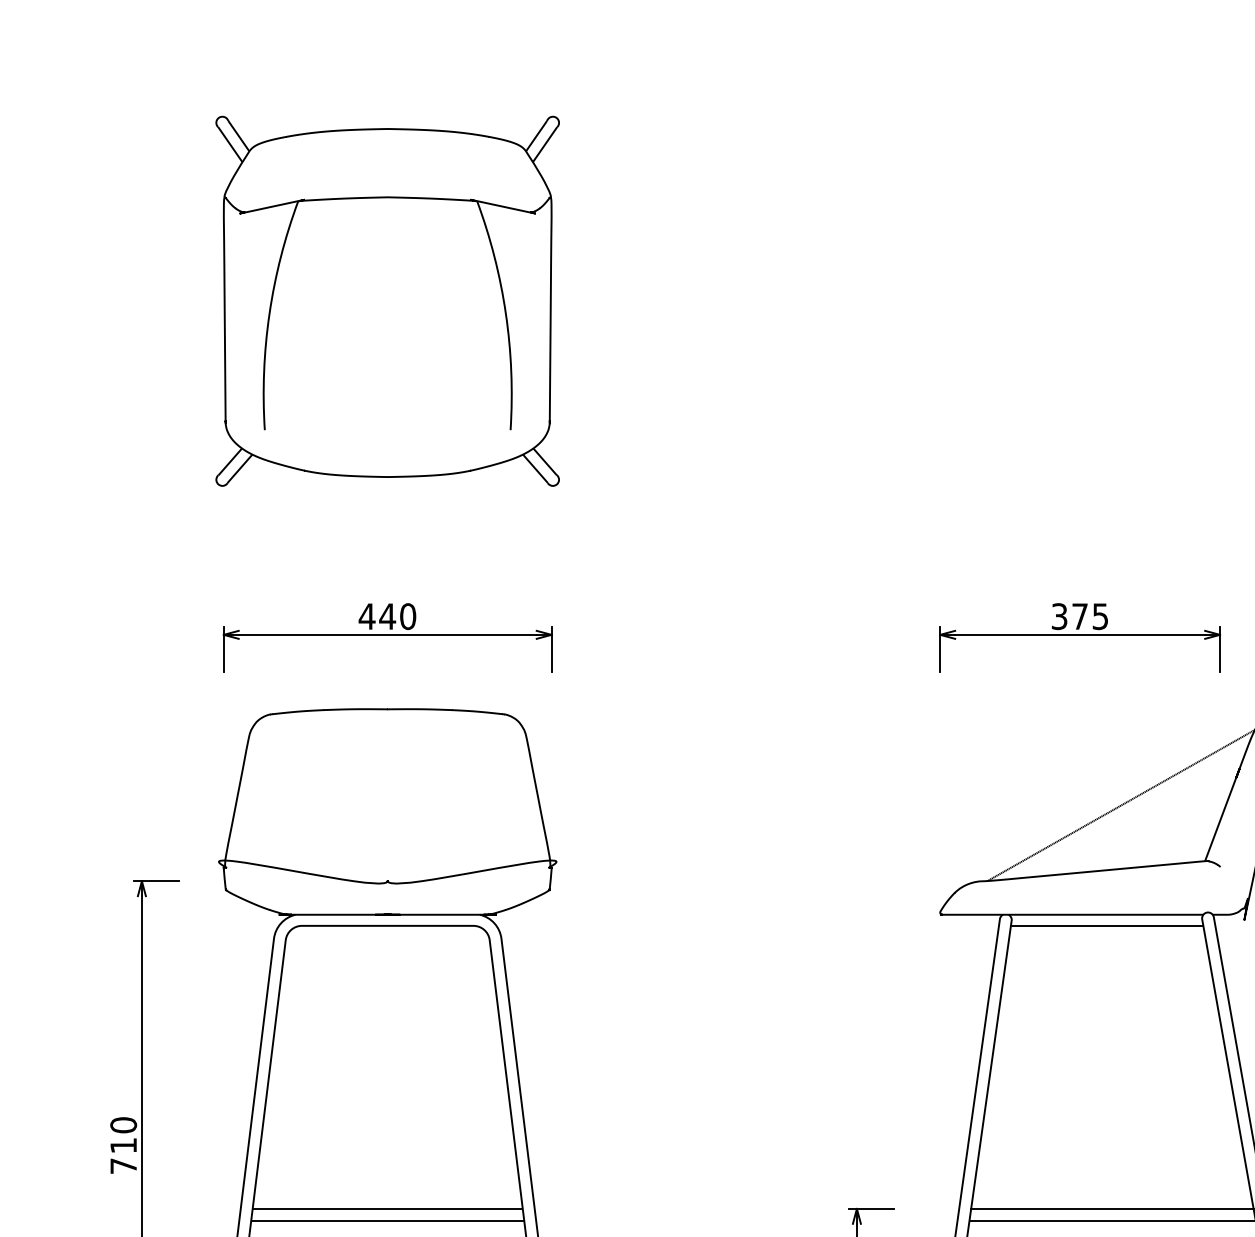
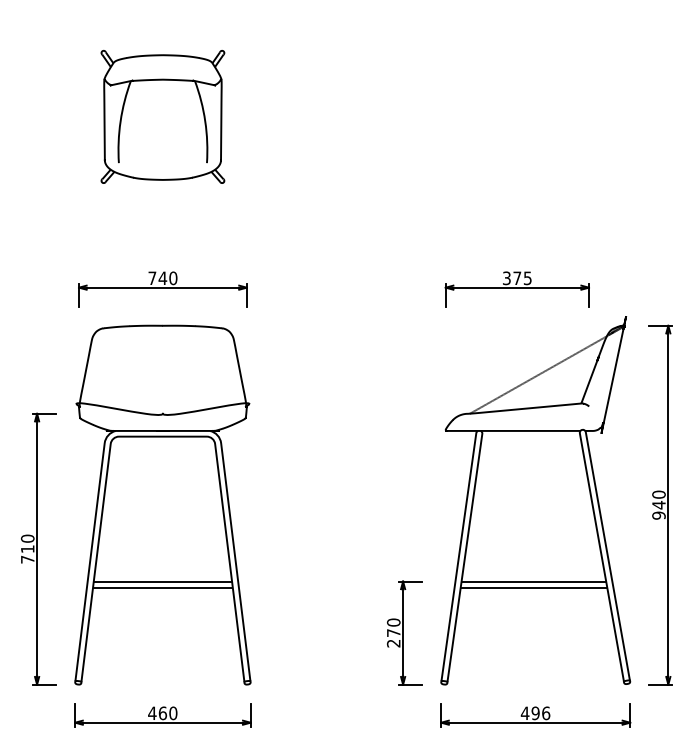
part: (386, 300) -> (162, 116), size x0.7
text: (367, 614) -> (152, 277), 440 -> 740
line: (1105, 925) -> (530, 436), removed

